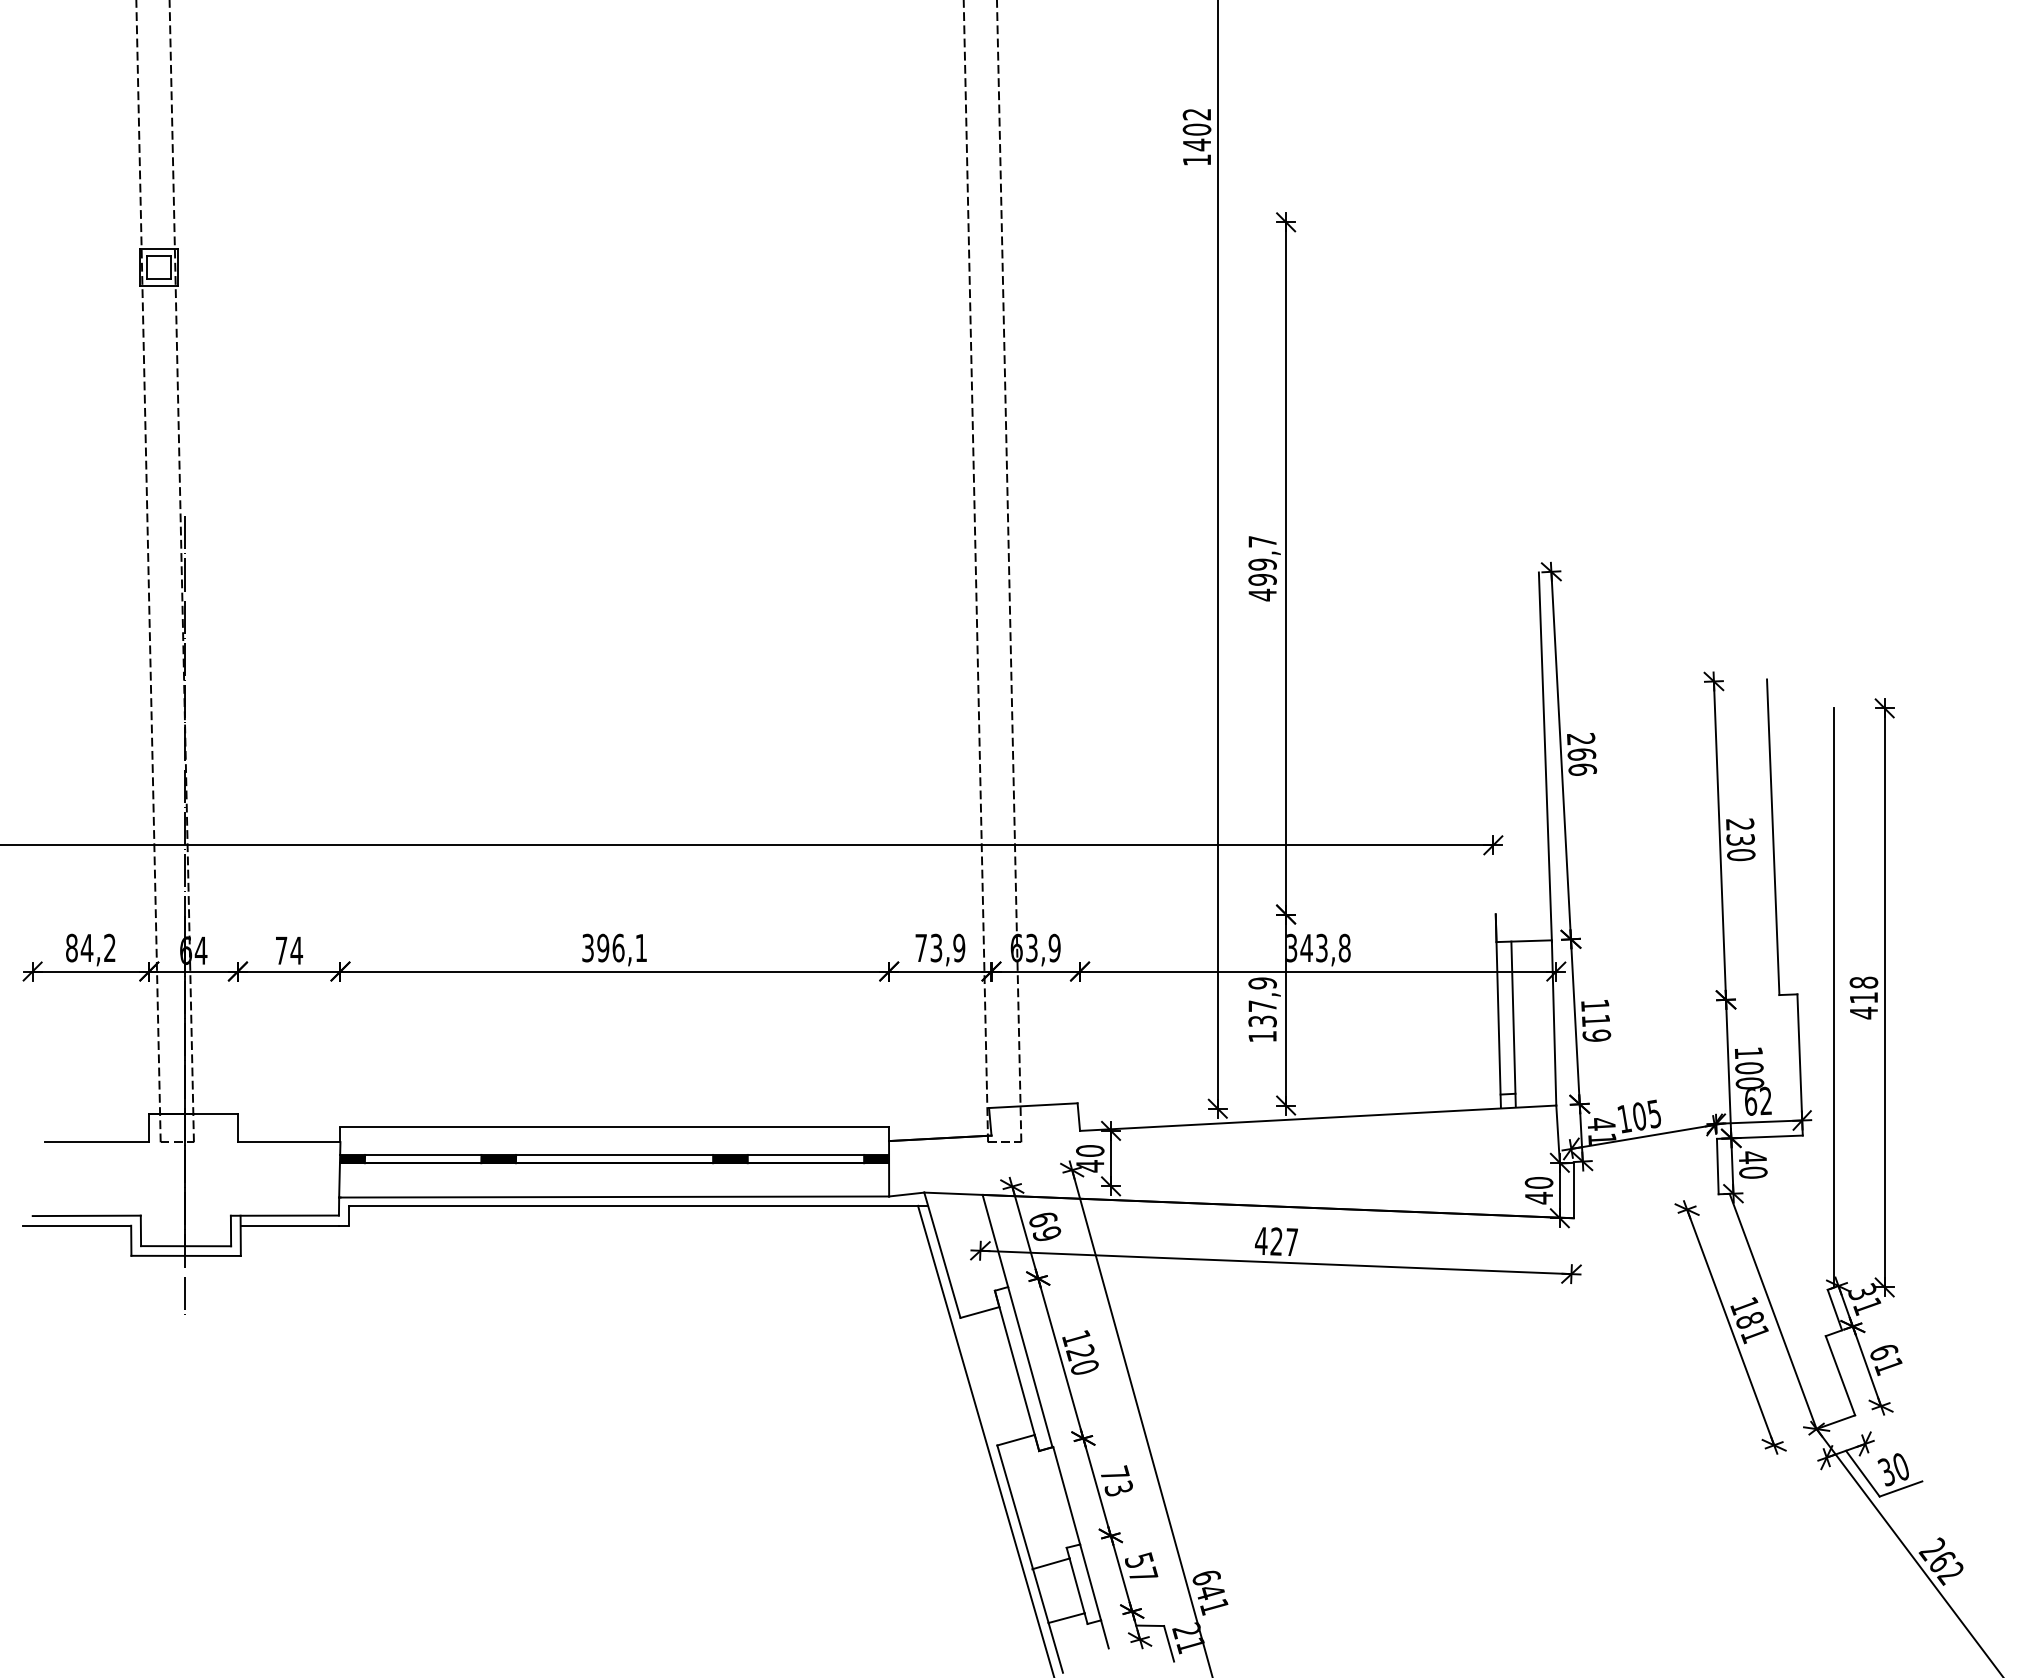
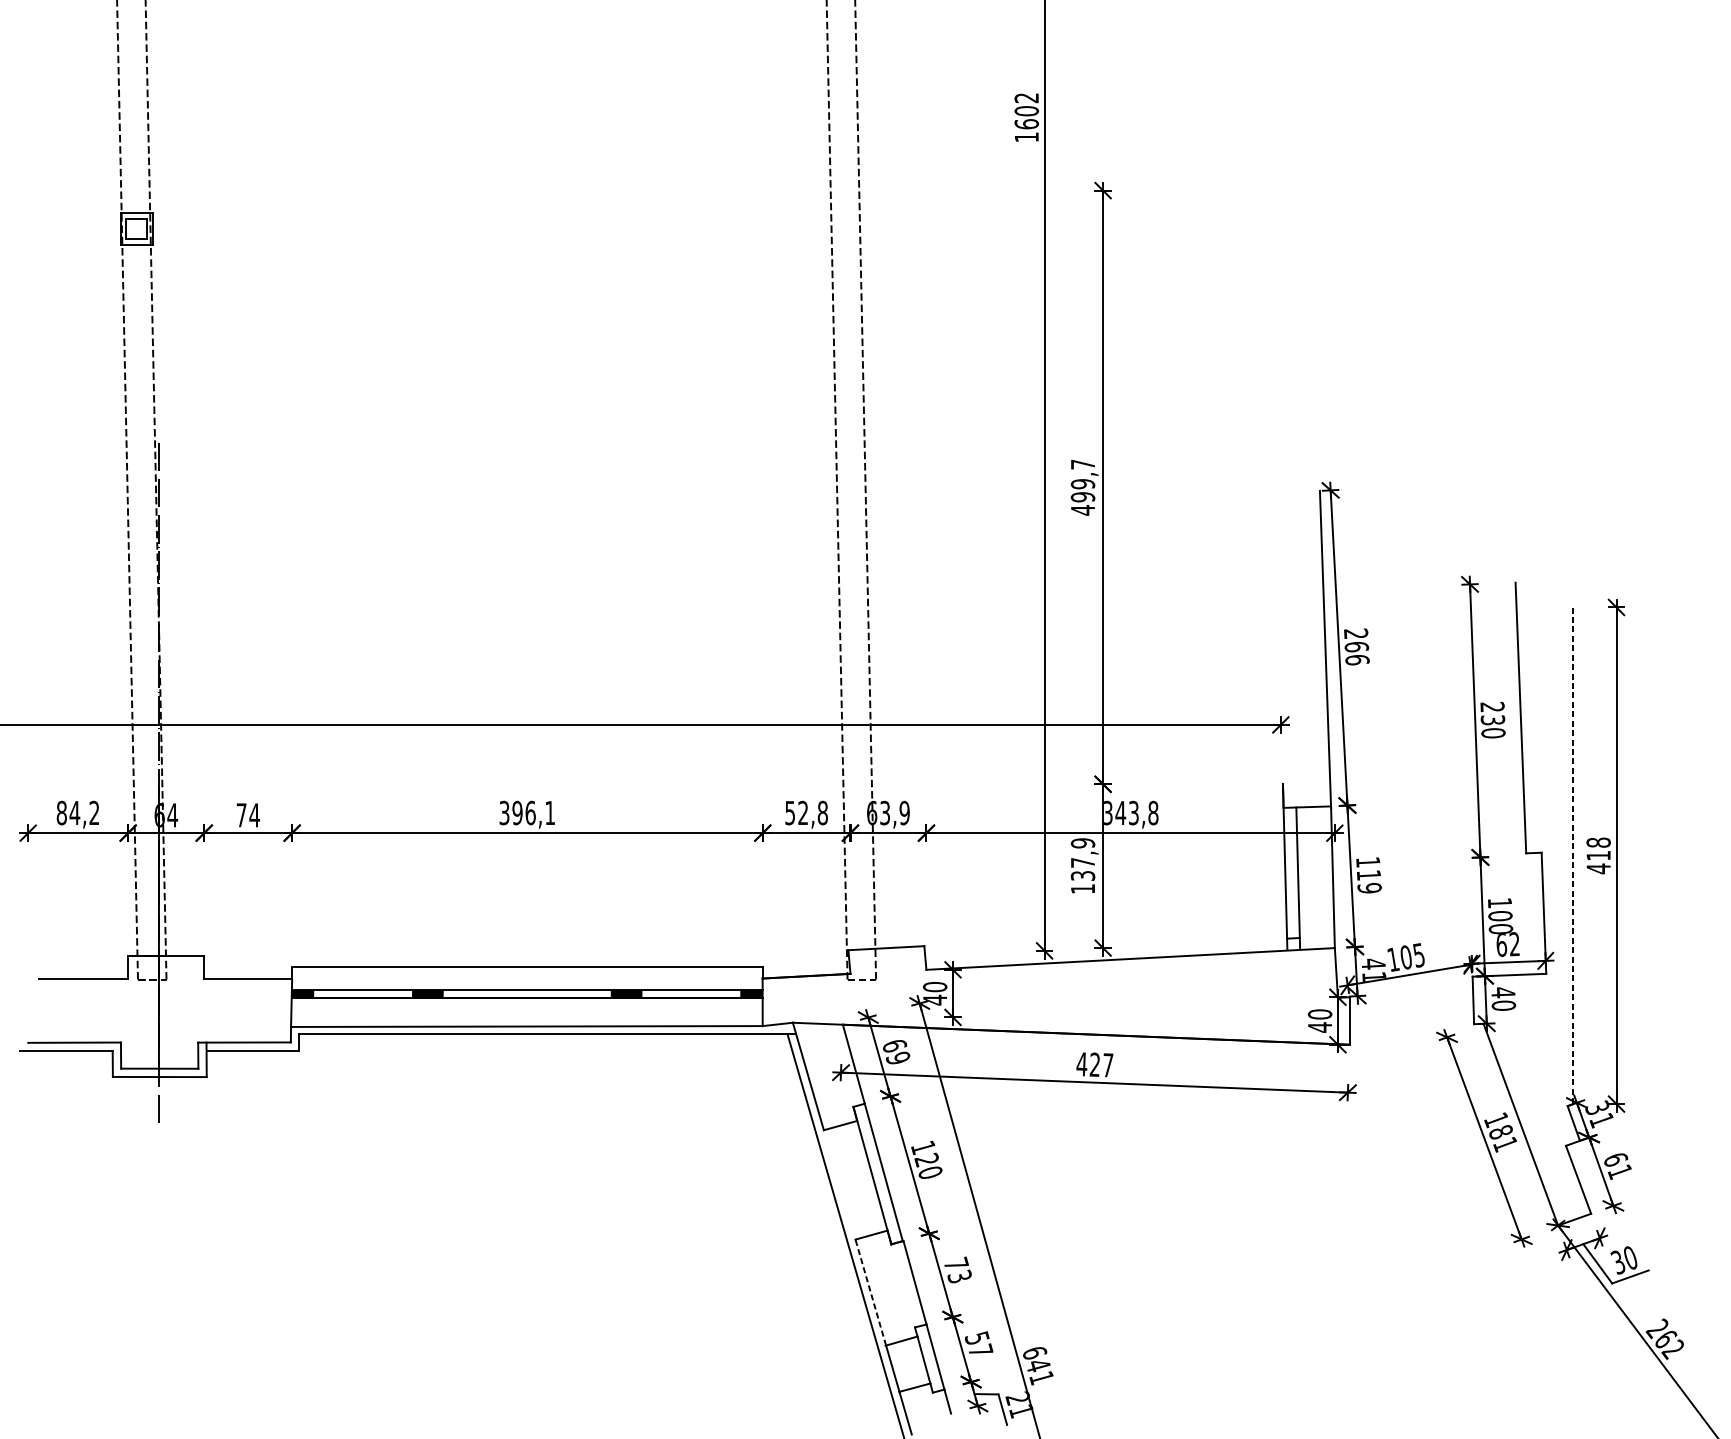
text: (1196, 144) -> (1026, 123), 1402 -> 1602
text: (940, 948) -> (806, 813), 73,9 -> 52,8
line: (1834, 997) -> (1573, 855), solid -> dashed
line: (1015, 1506) -> (871, 1291), solid -> dashed

